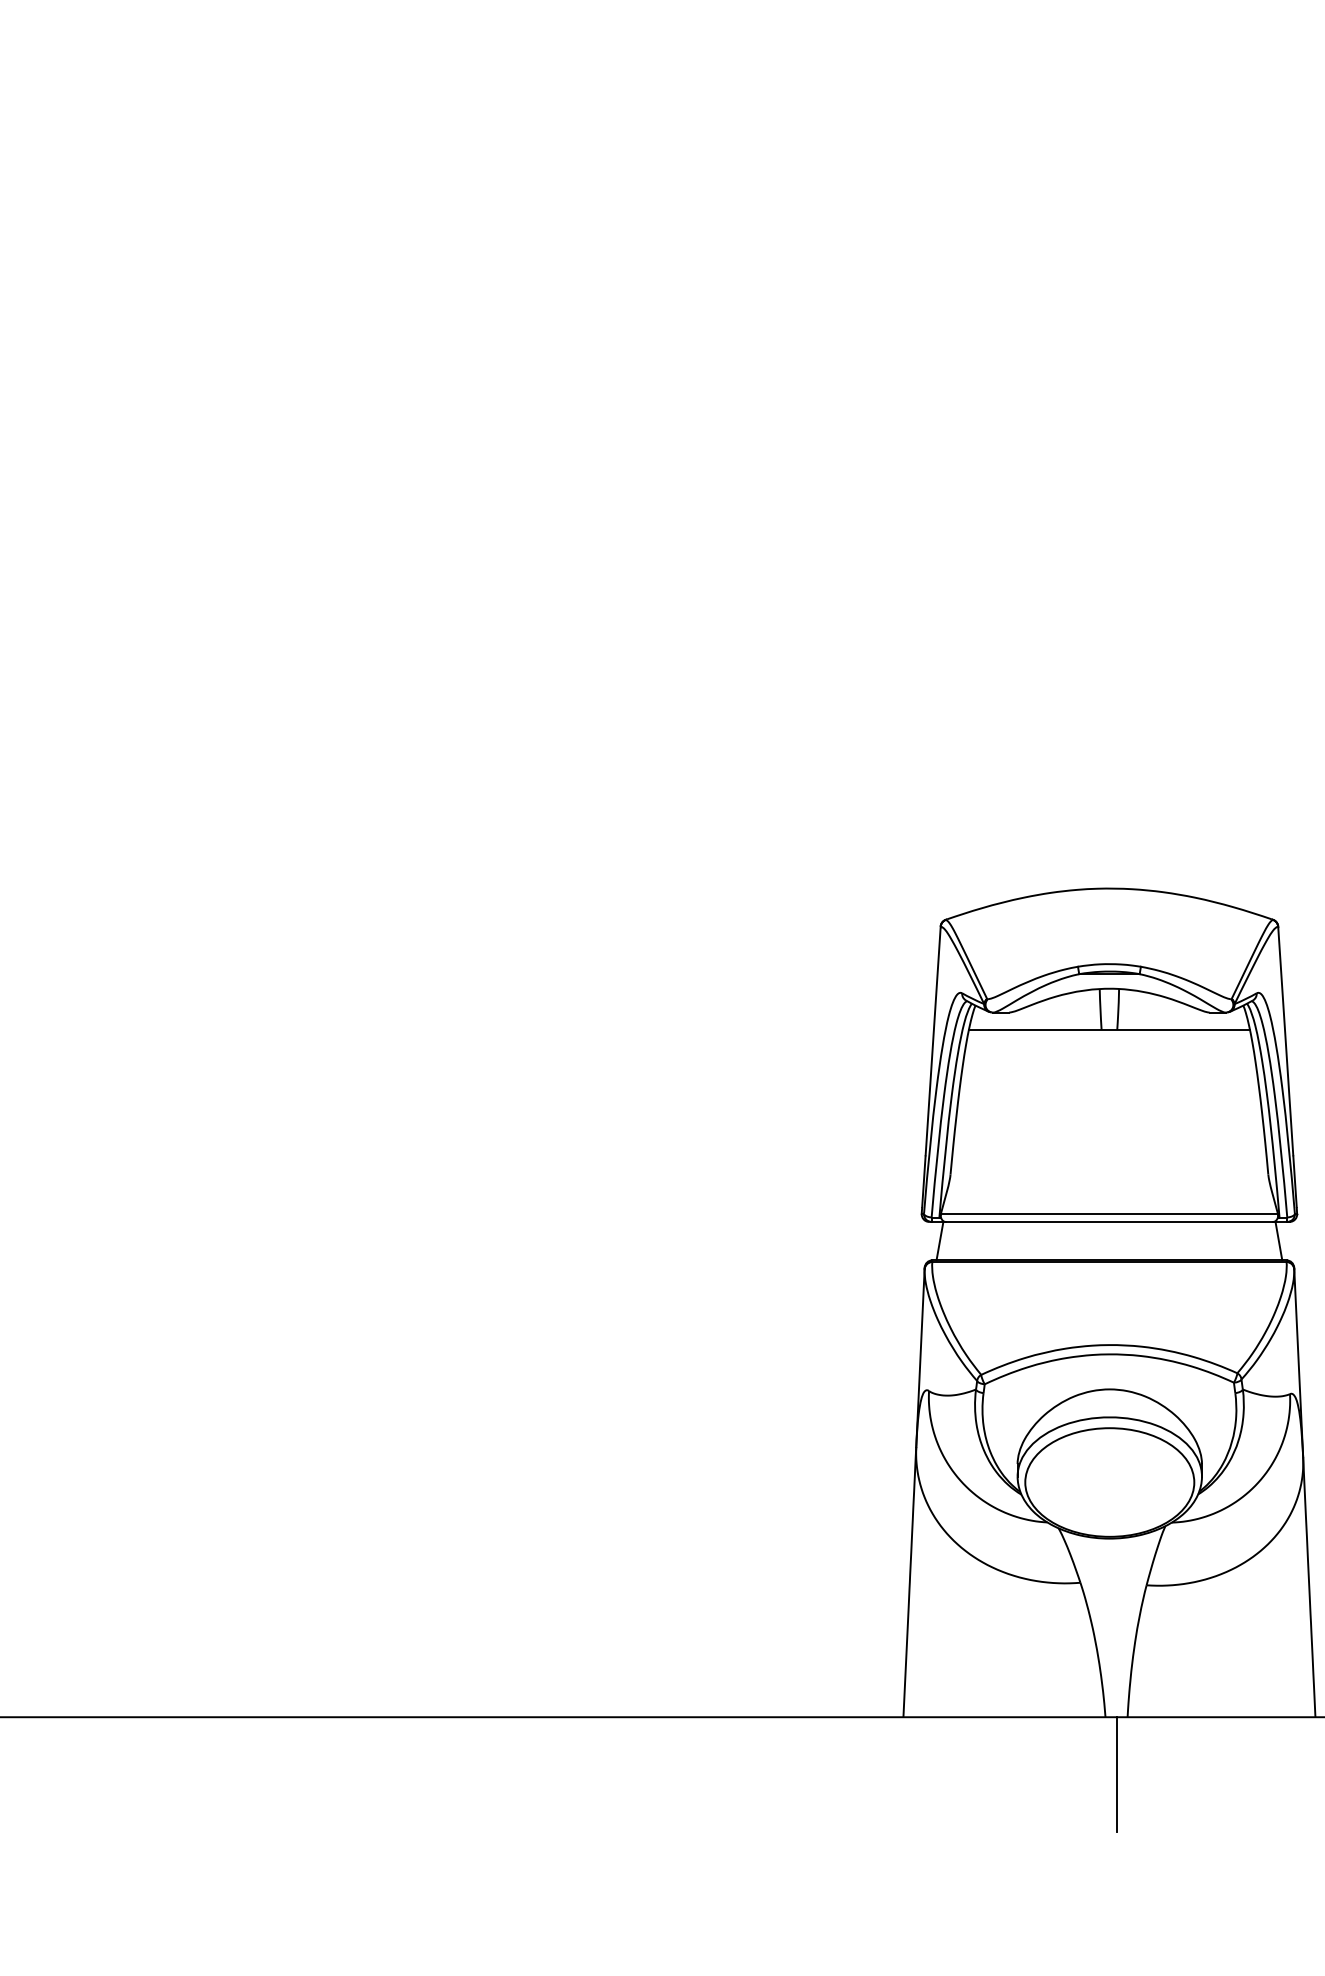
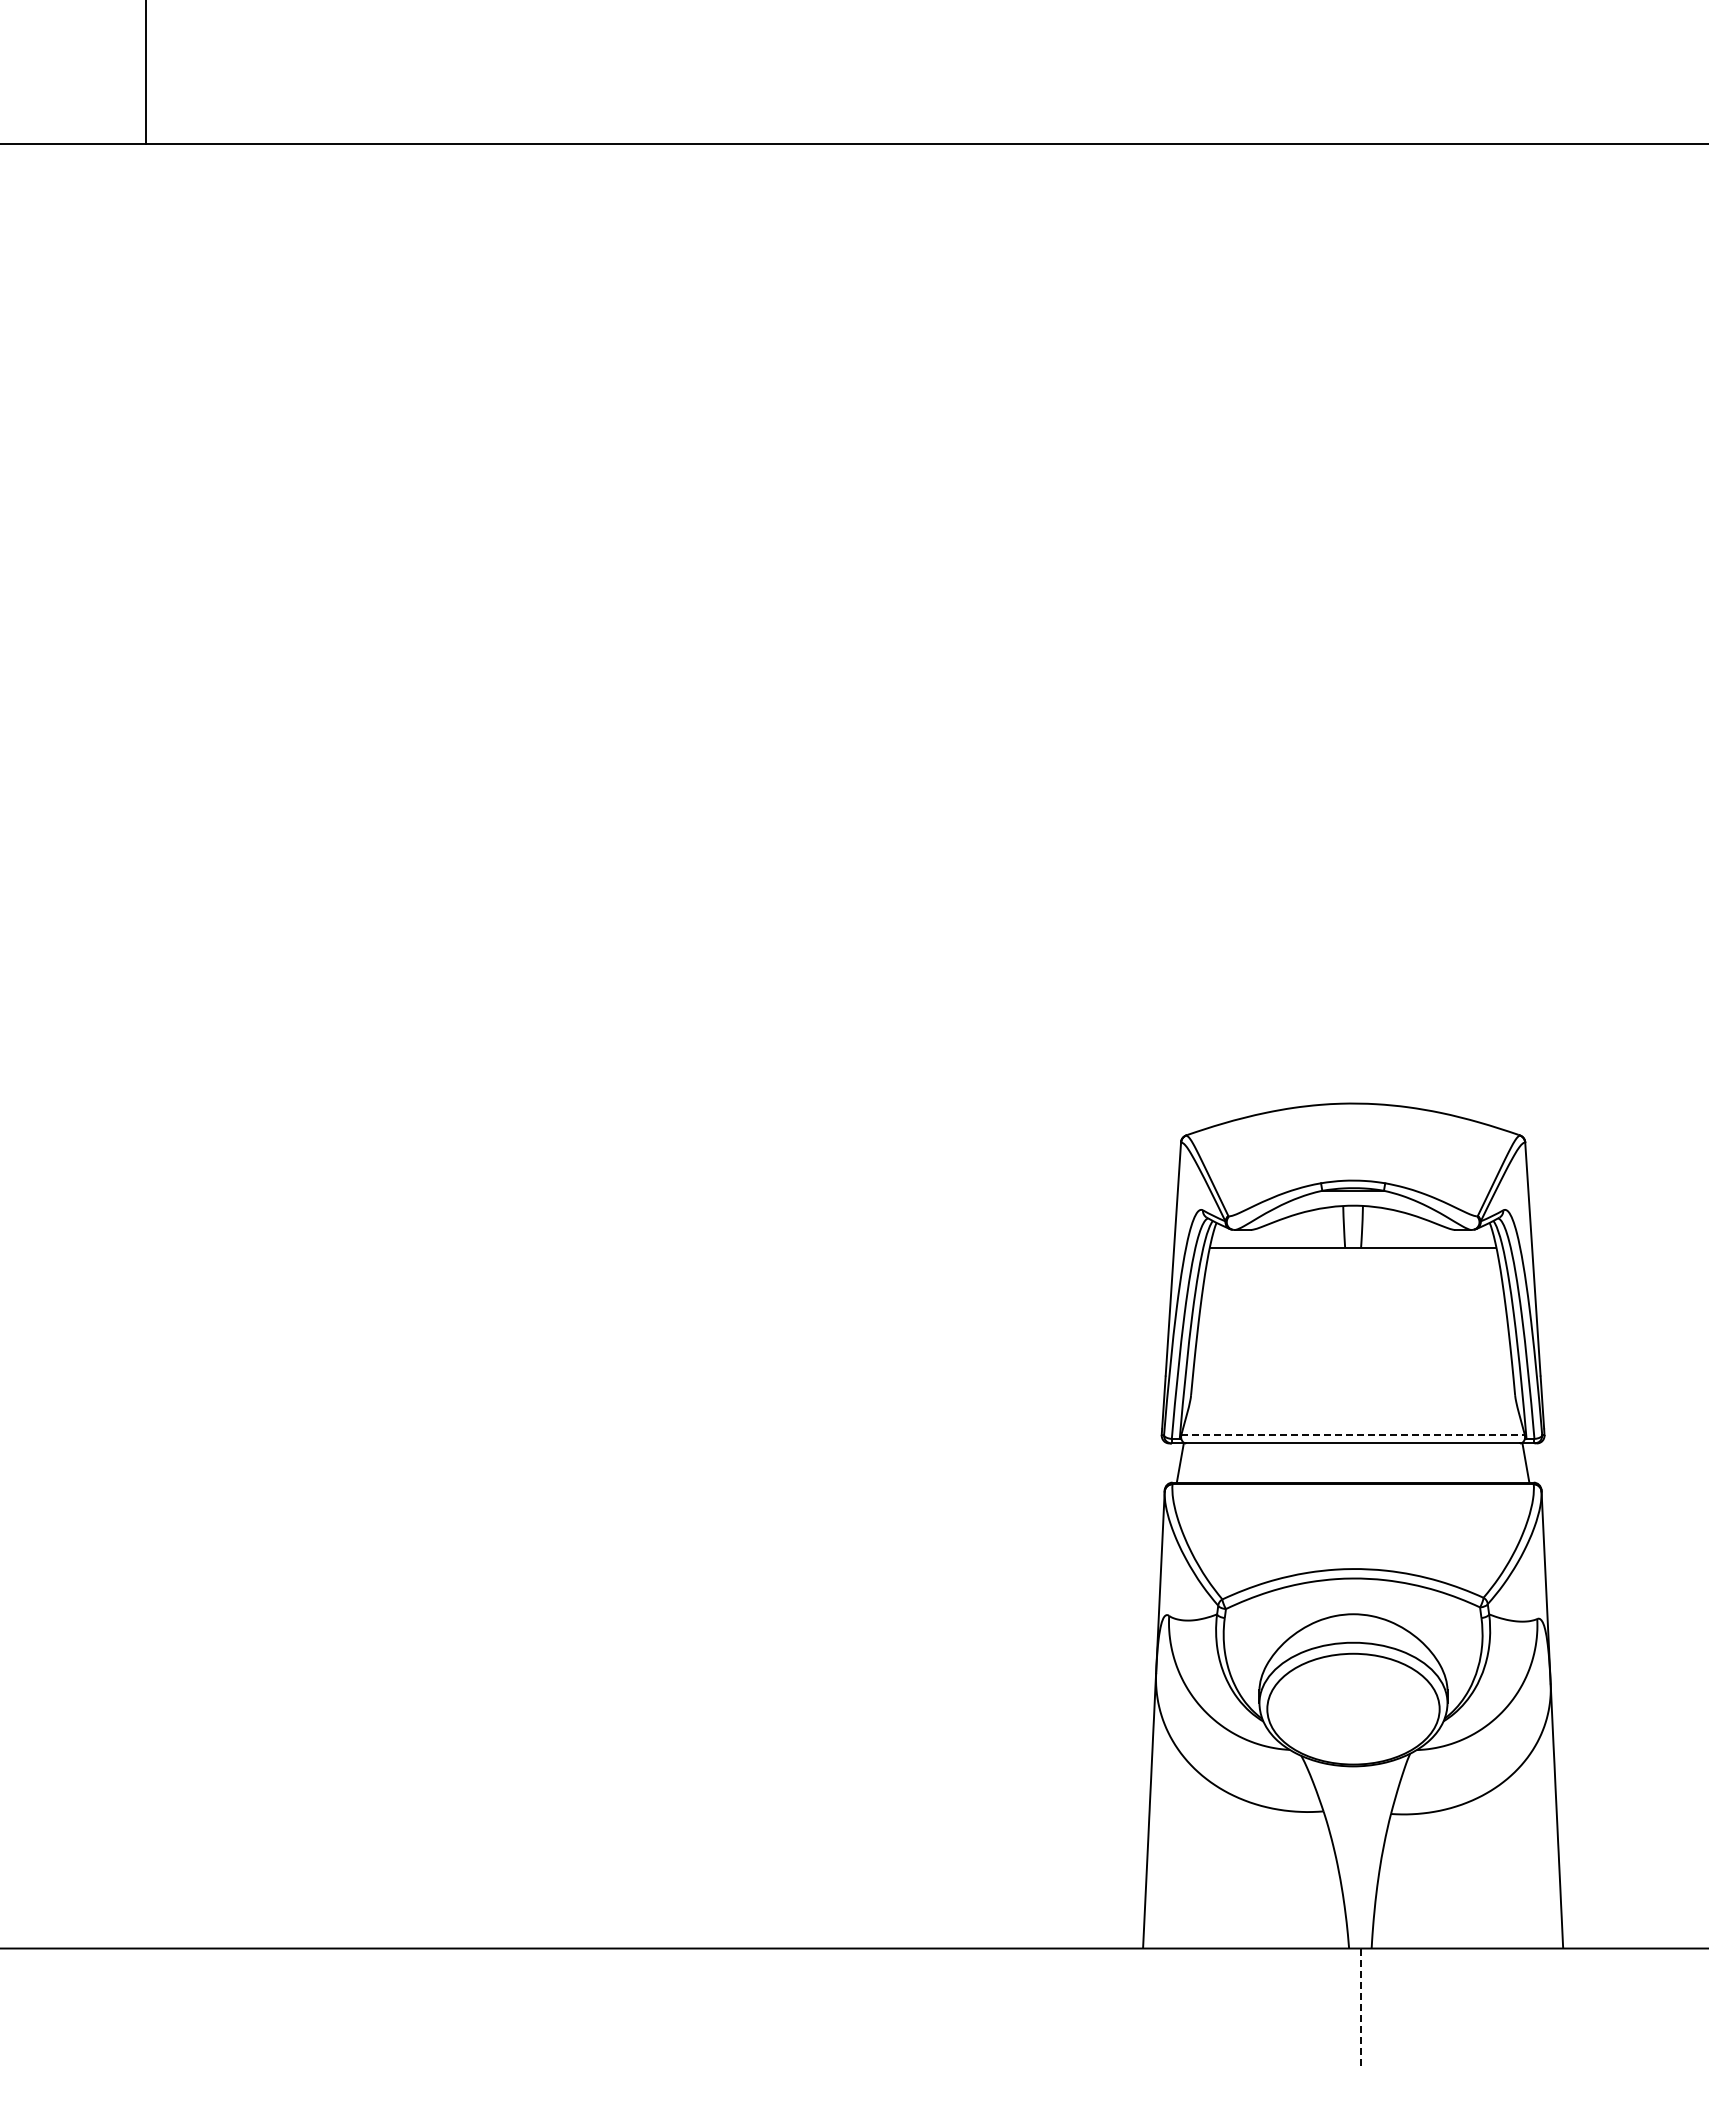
line: (1109, 1214) -> (1353, 1435), solid -> dashed
line: (1116, 1775) -> (1360, 2007), solid -> dashed

